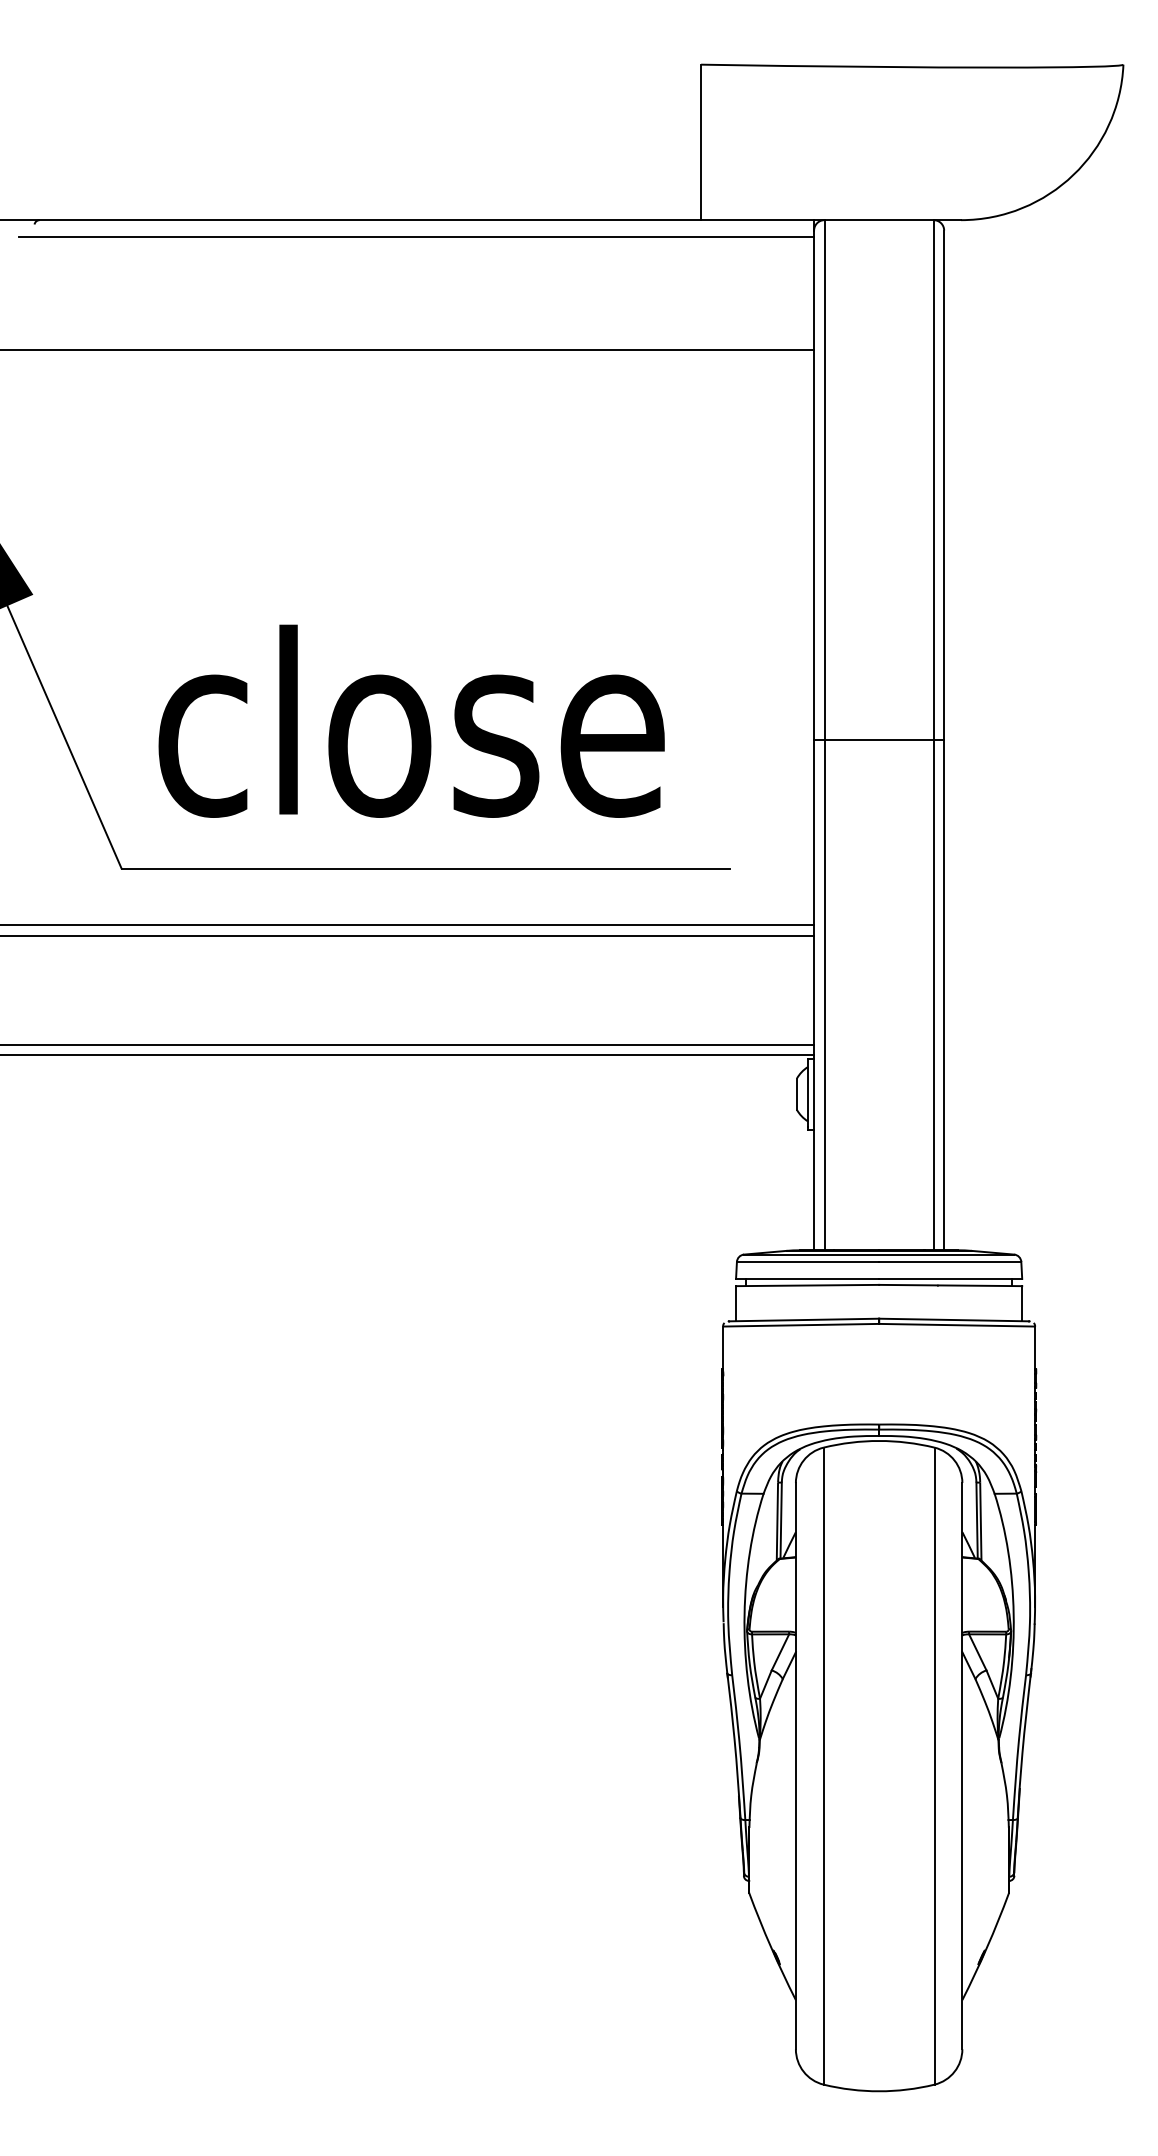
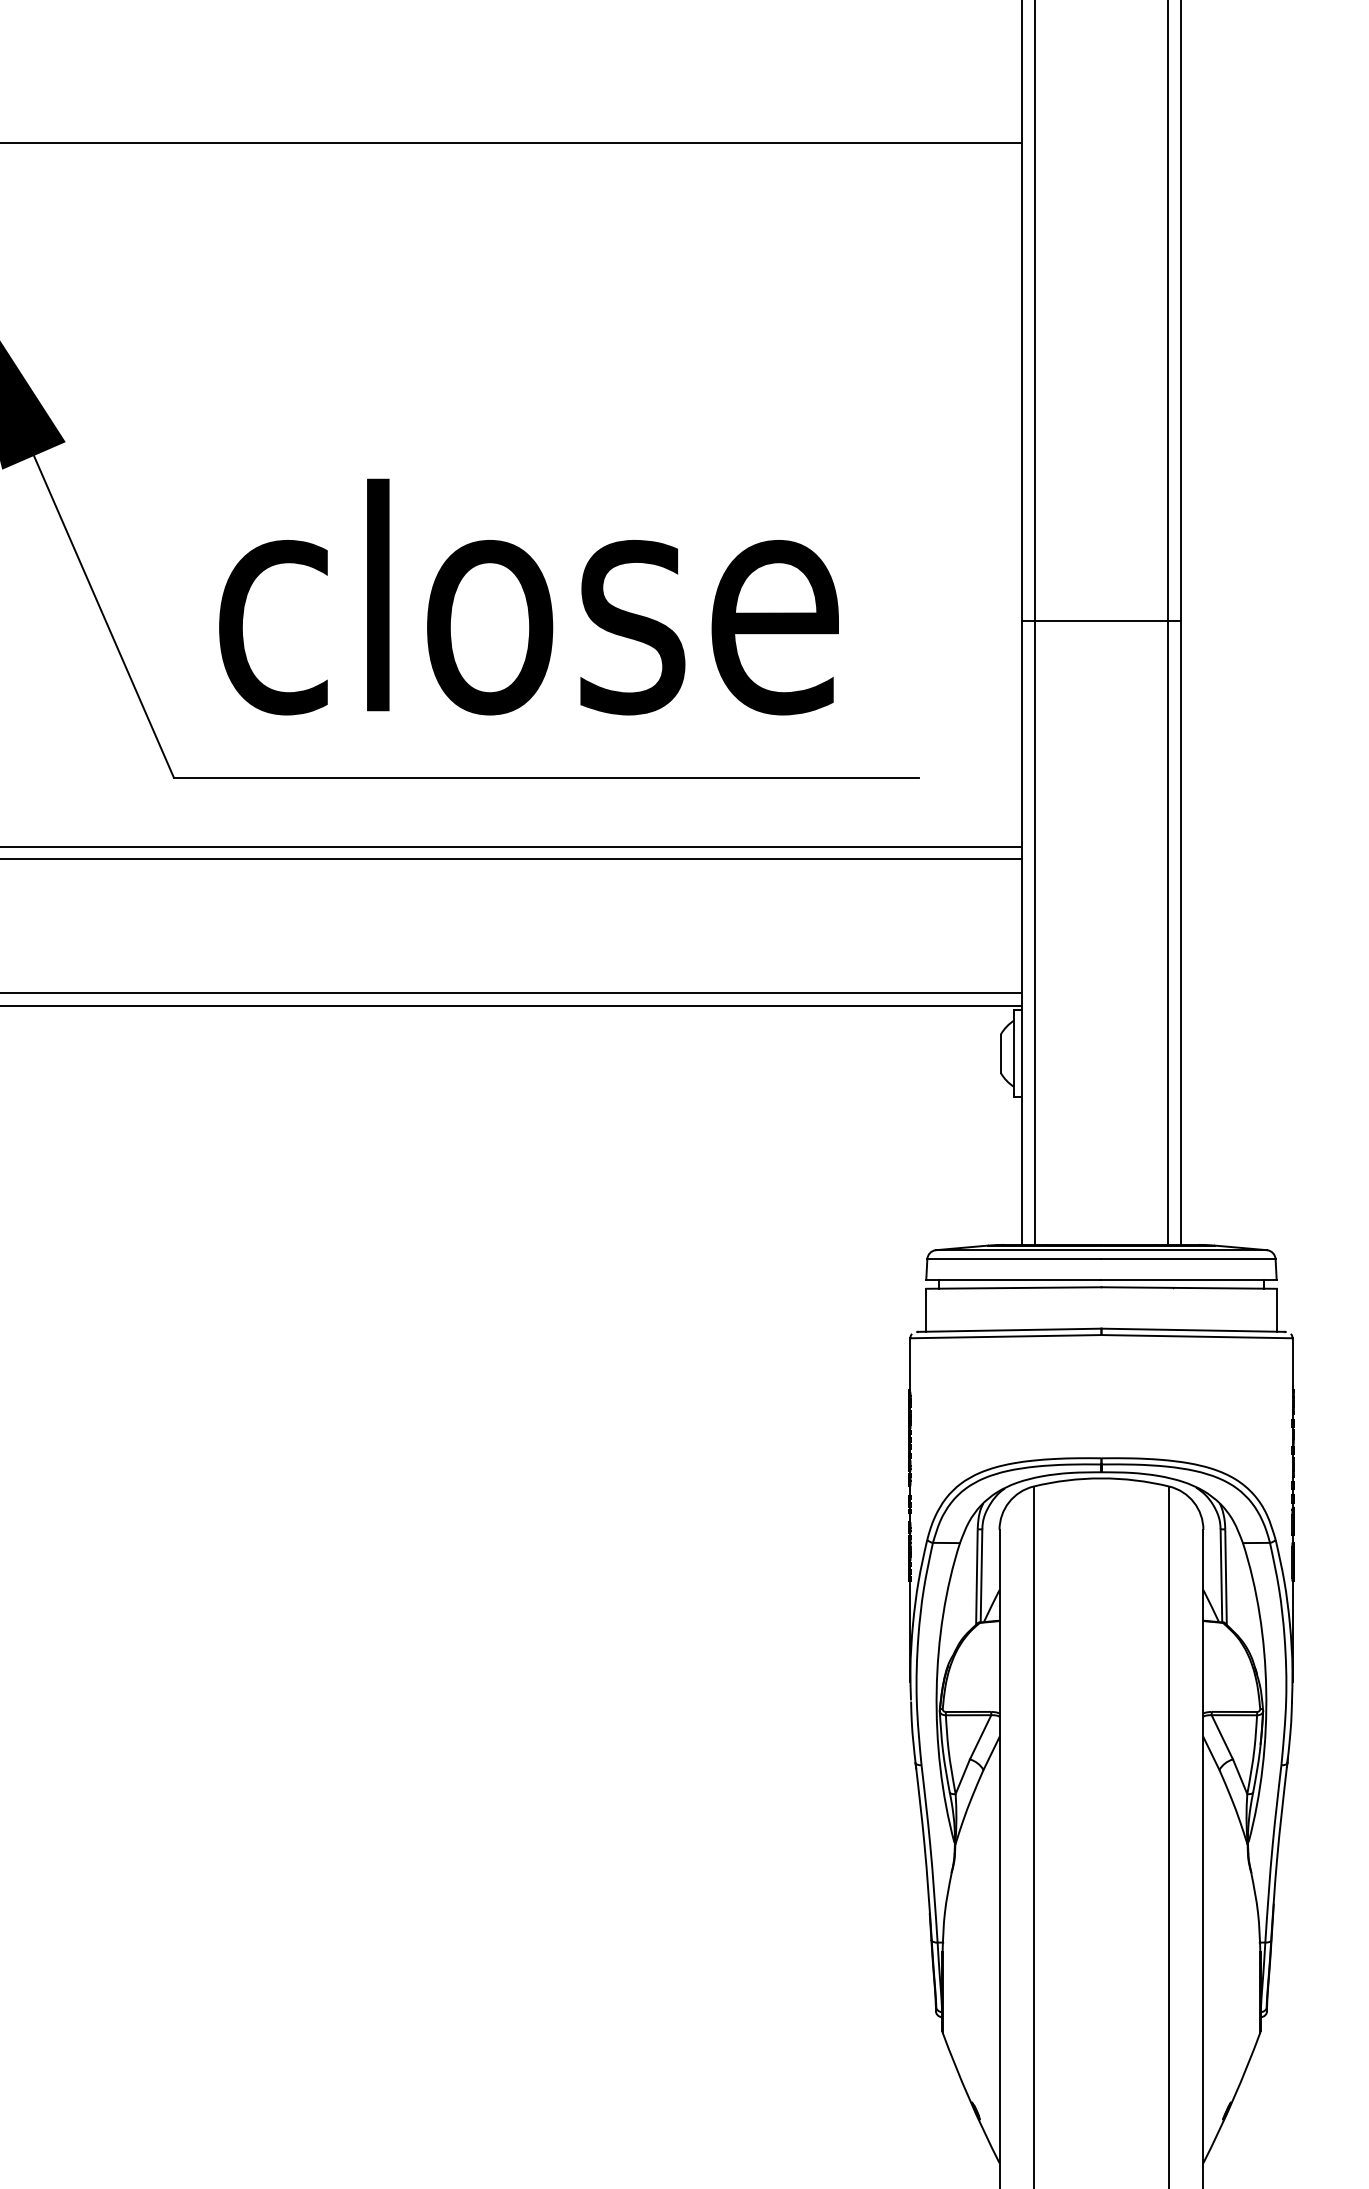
line: (416, 237) -> (534, 4), removed

